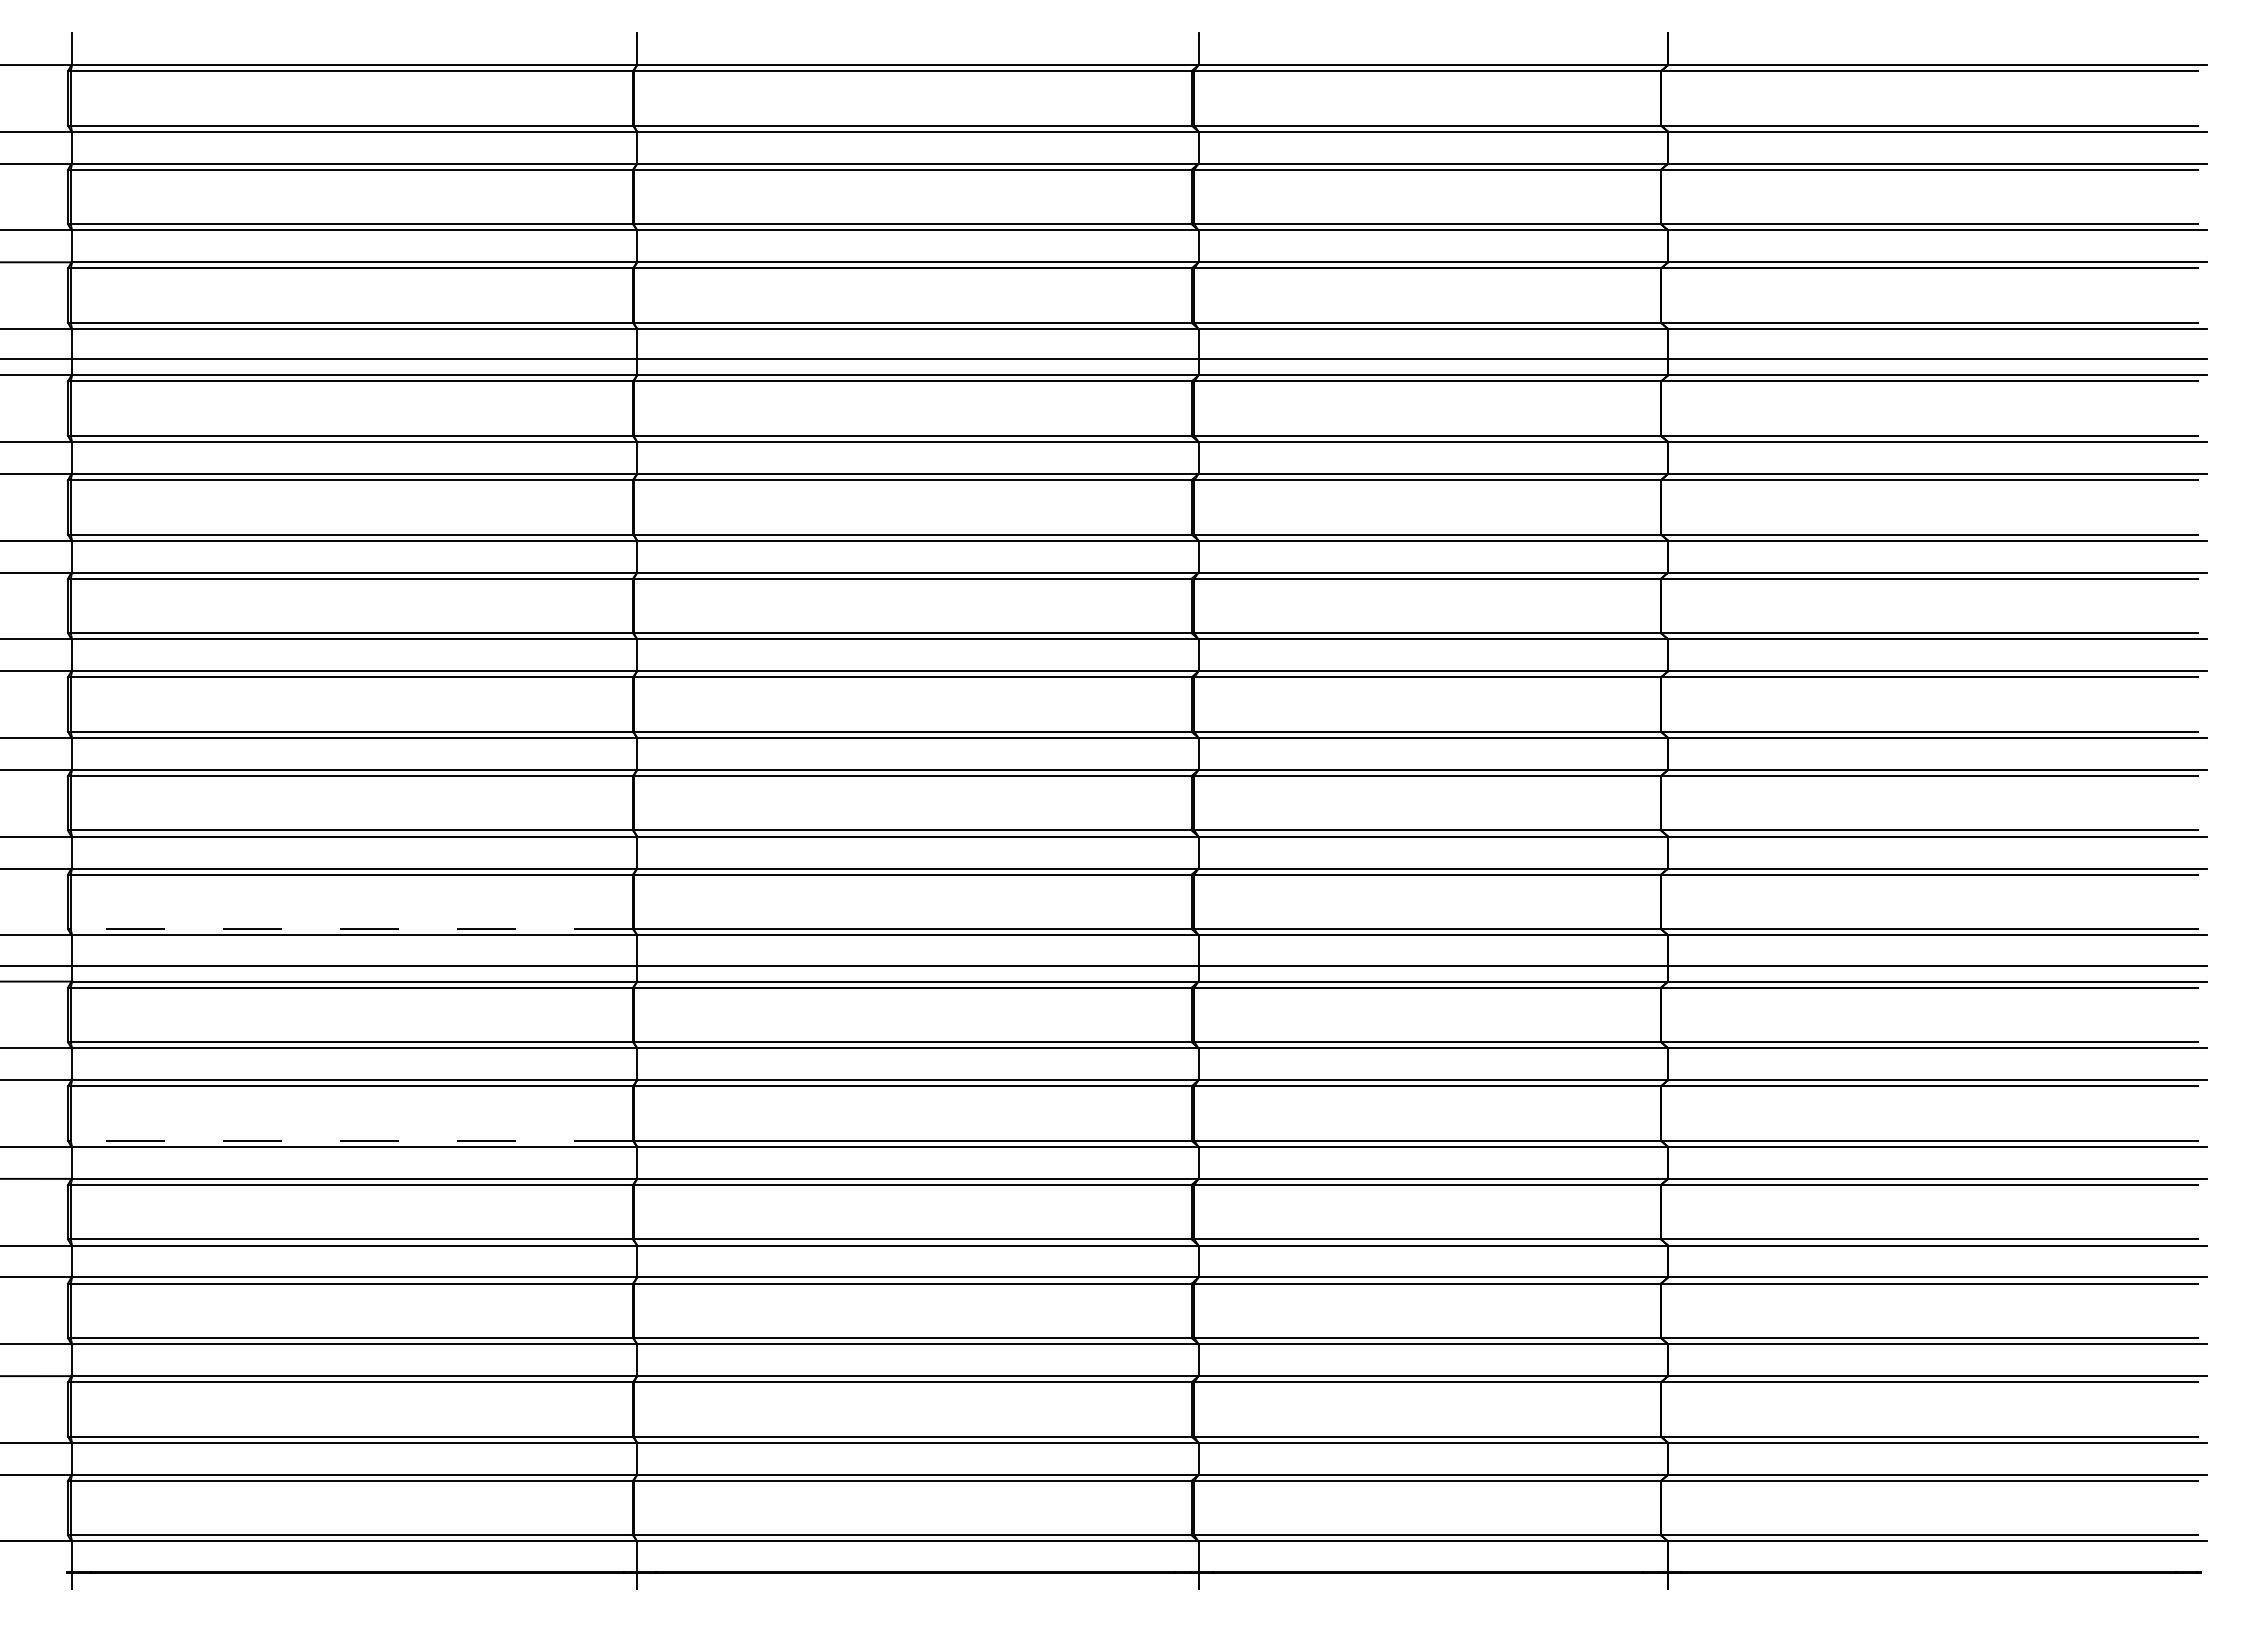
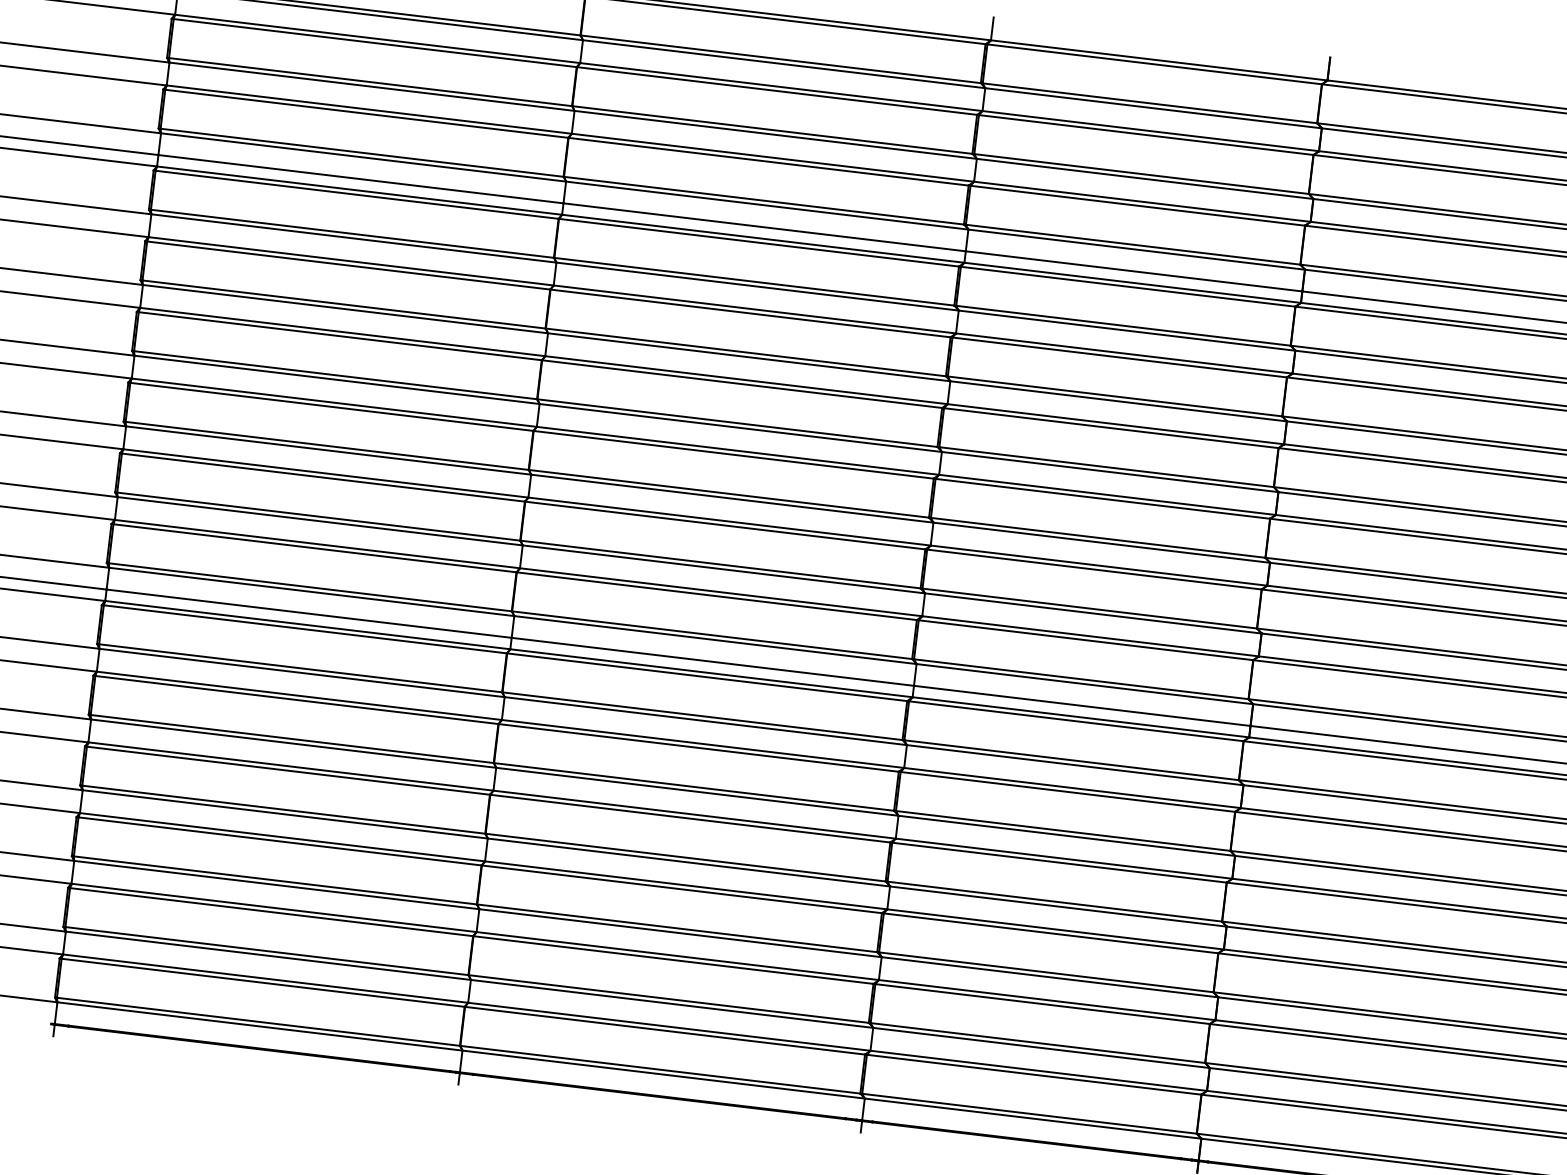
line: (351, 929) -> (310, 587), dashed -> solid
line: (351, 1140) -> (291, 738), dashed -> solid

